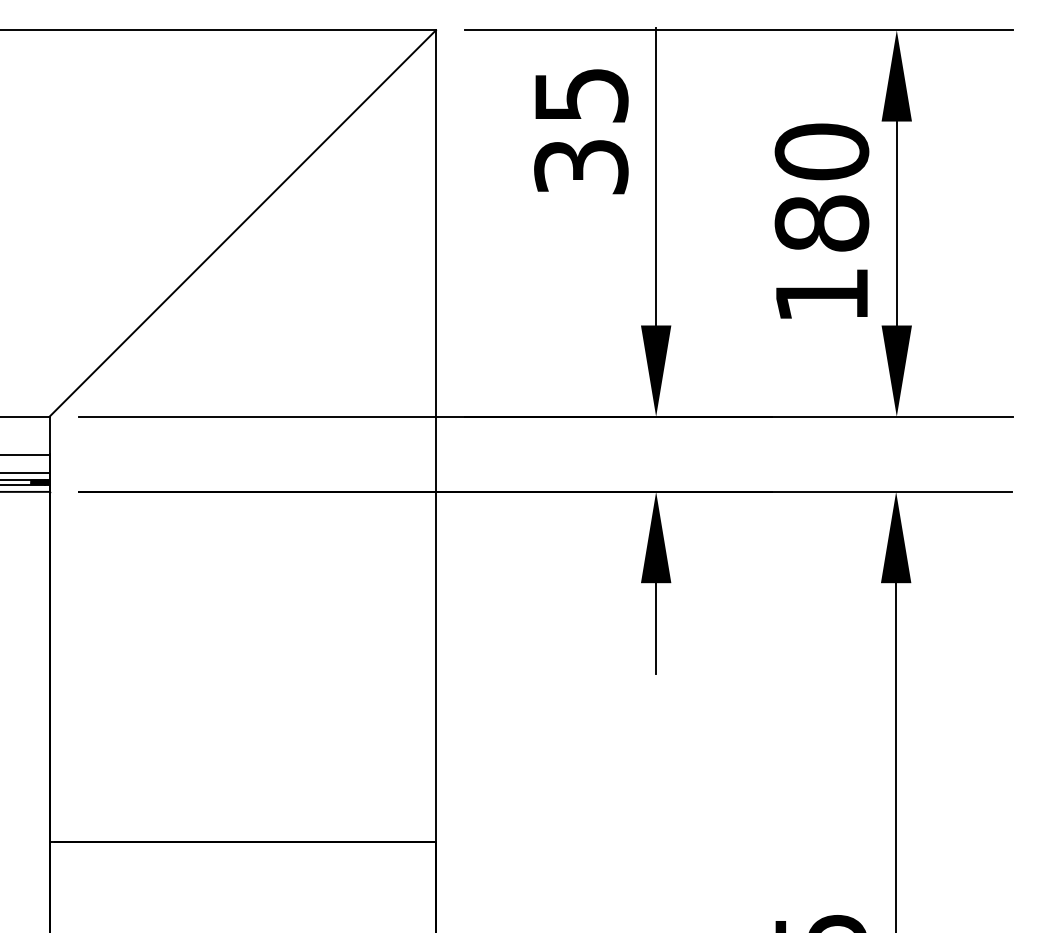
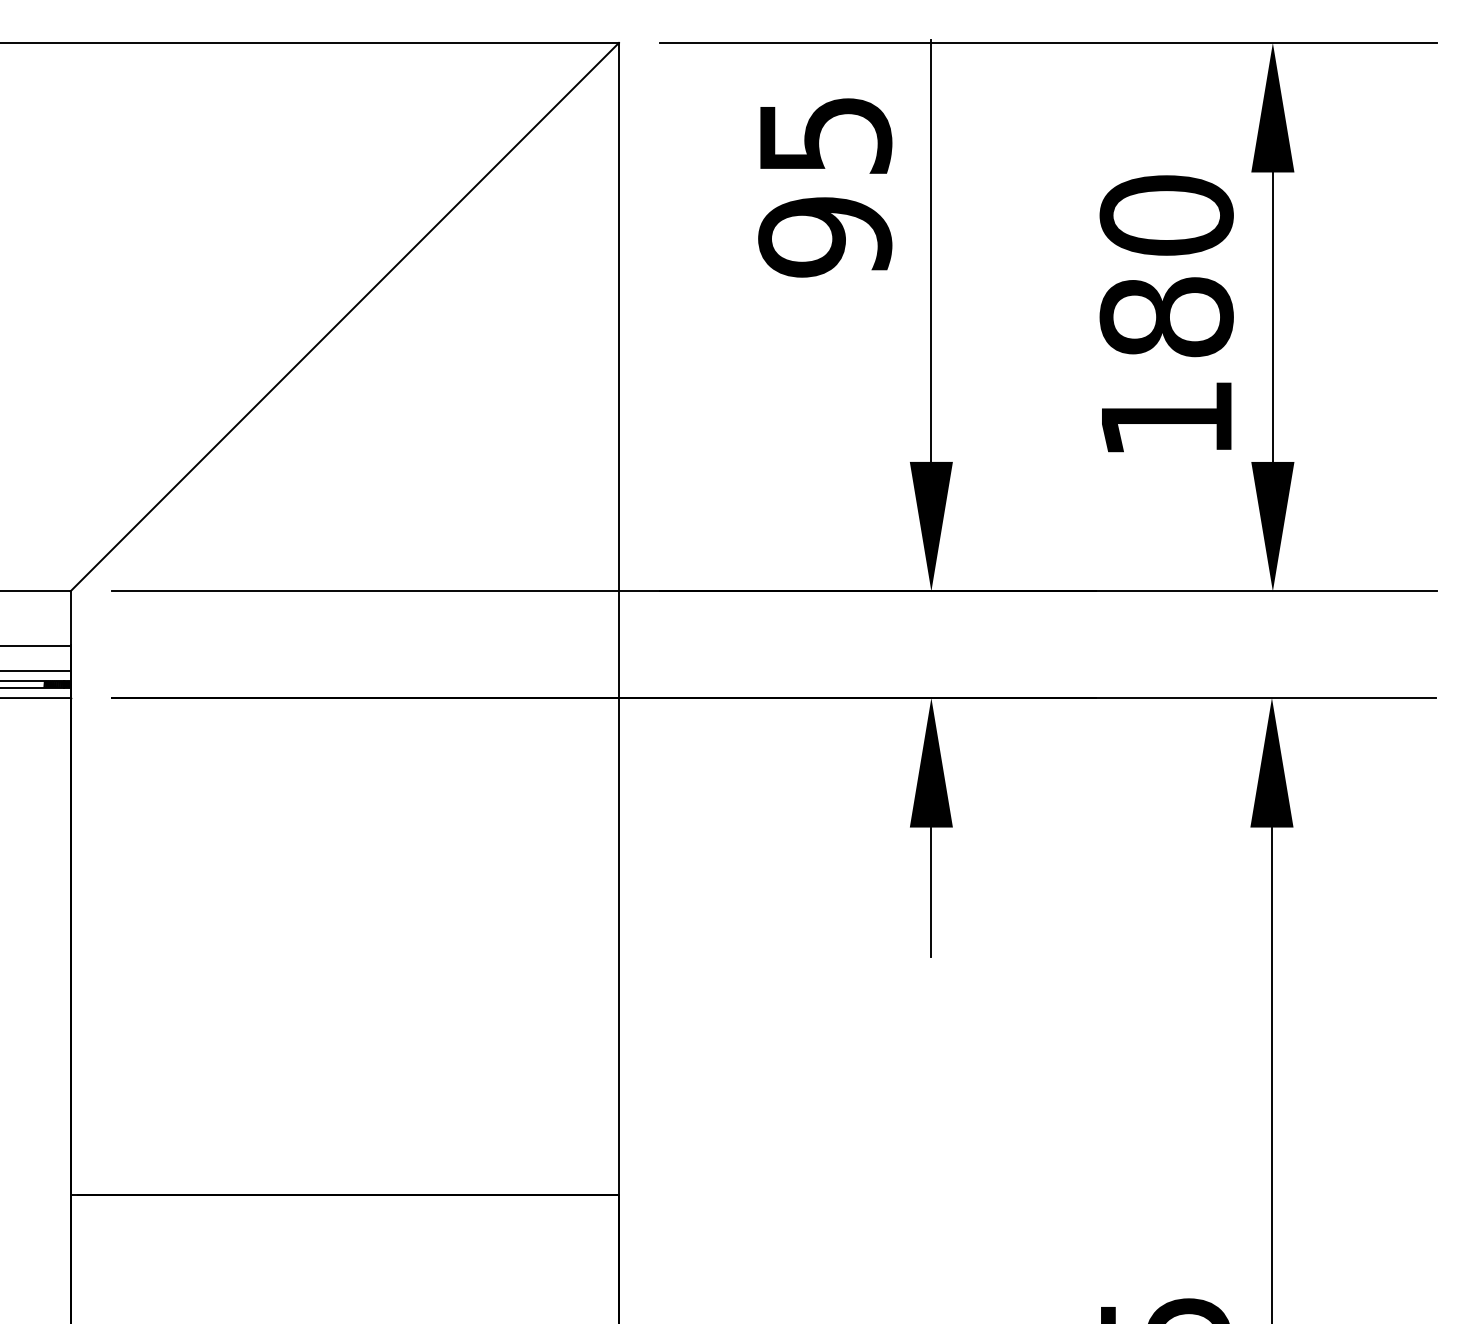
text: (581, 167) -> (825, 237), 35 -> 95

